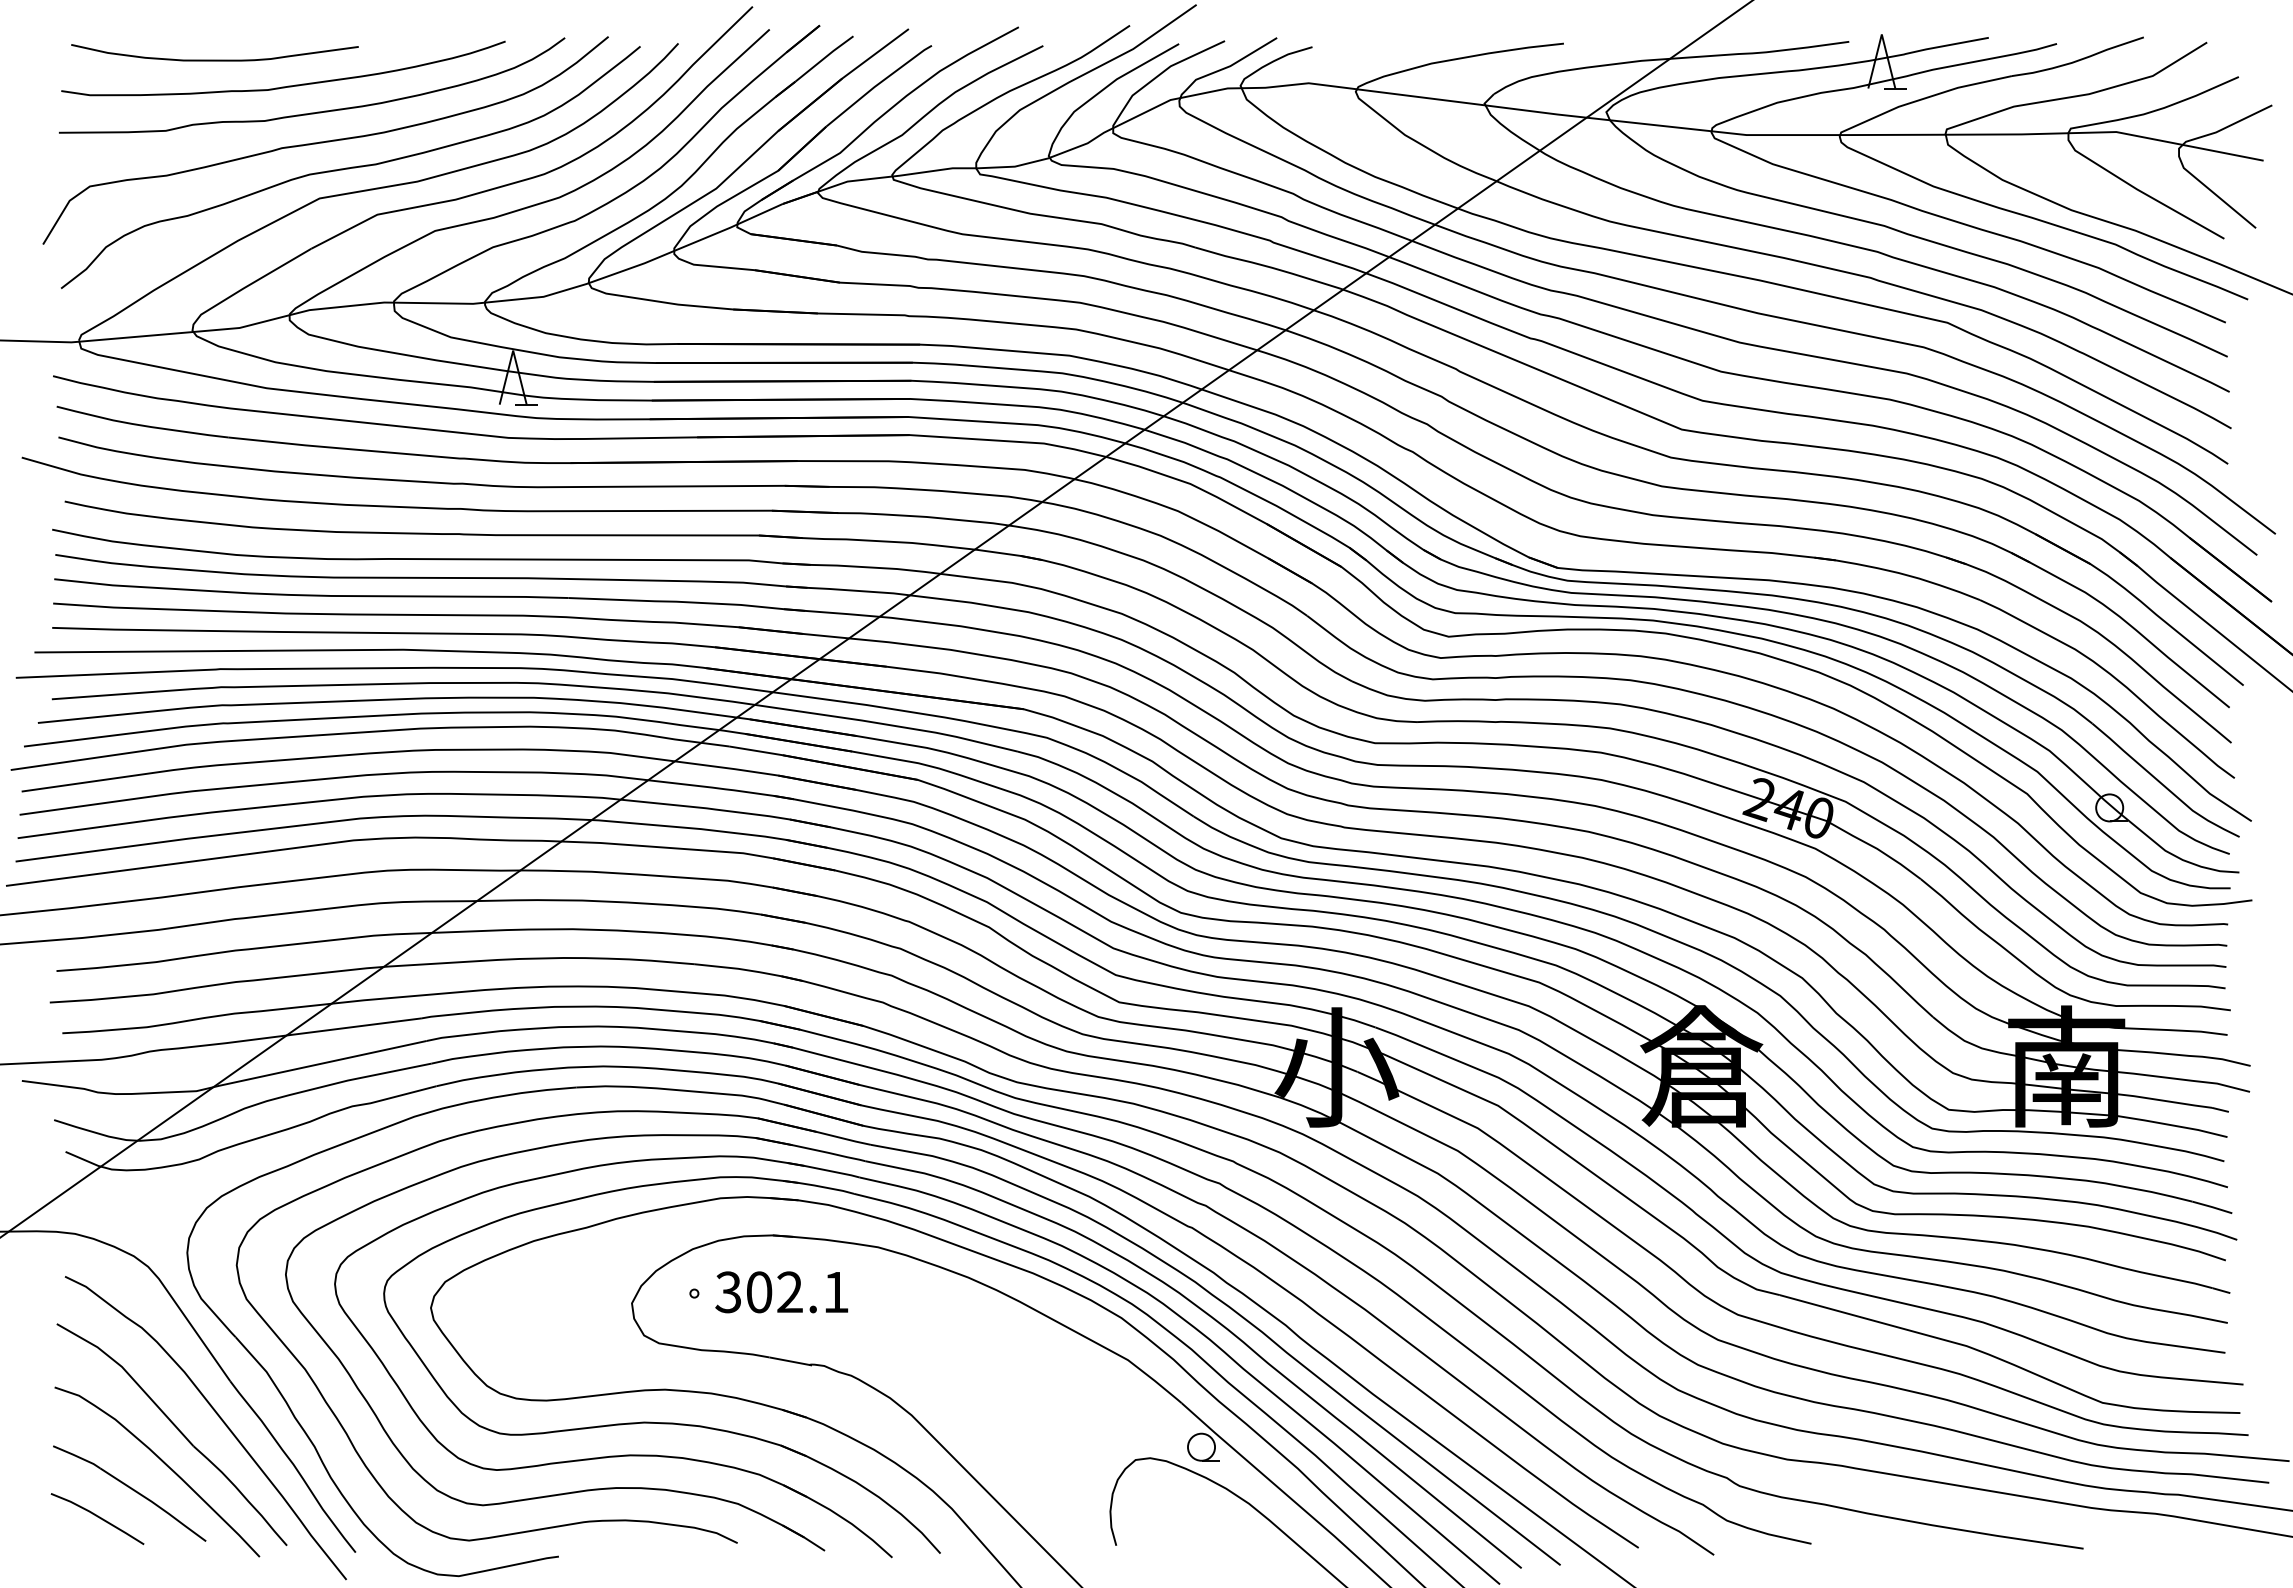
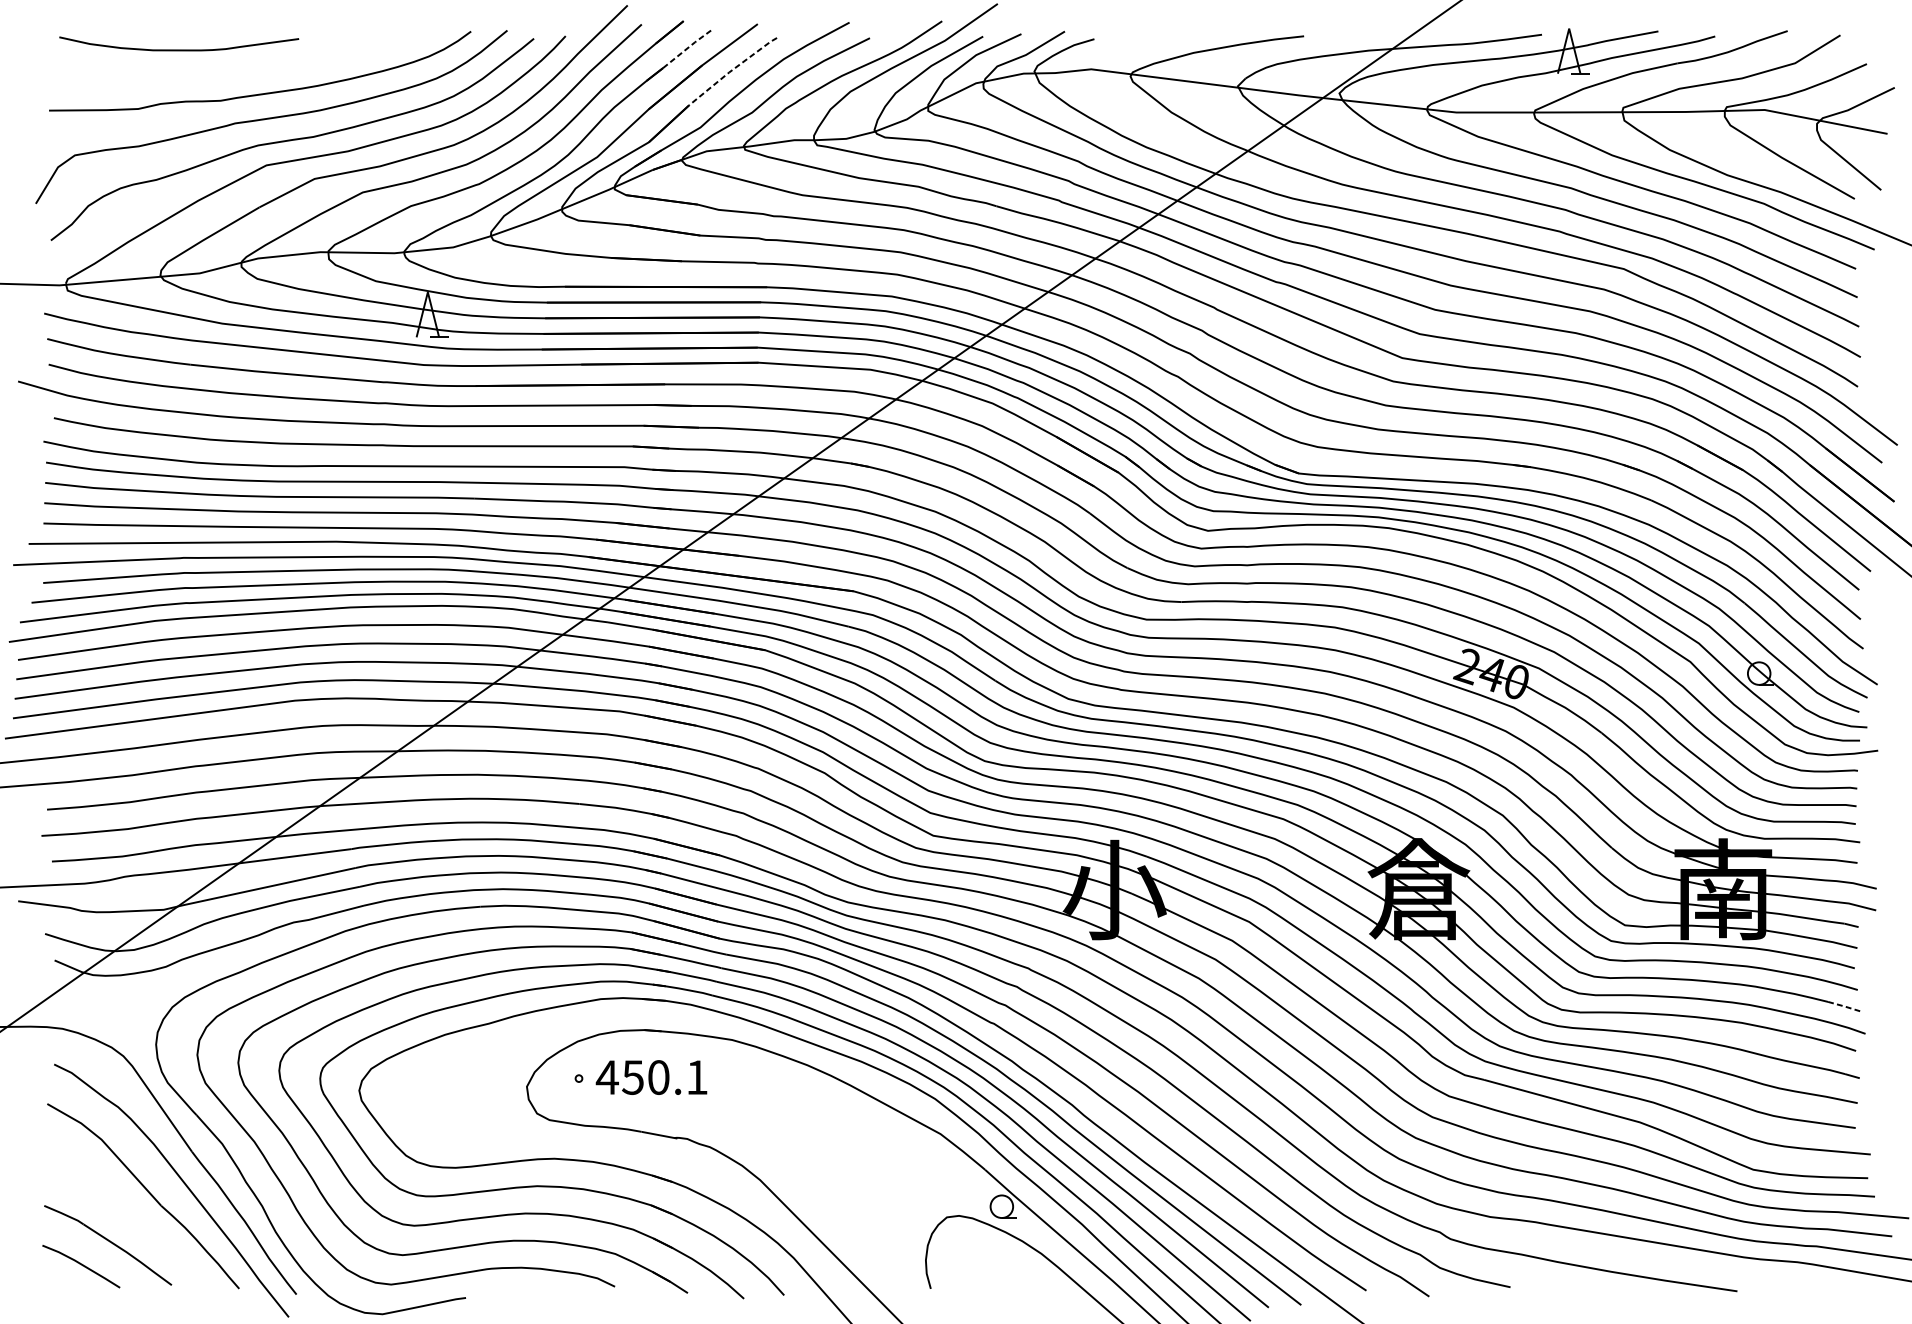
line: (824, 58) -> (687, 48), solid -> dashed
line: (877, 84) -> (731, 70), solid -> dashed
curve: (288, 85) -> (240, 71), removed
line: (2212, 1207) -> (1844, 1006), solid -> dashed
text: (758, 1292) -> (632, 1077), 302.1 -> 450.1
curve: (164, 1464) -> (137, 1221), removed

